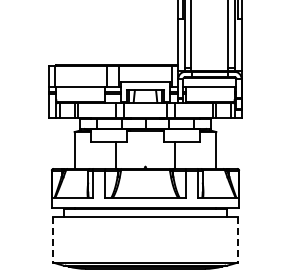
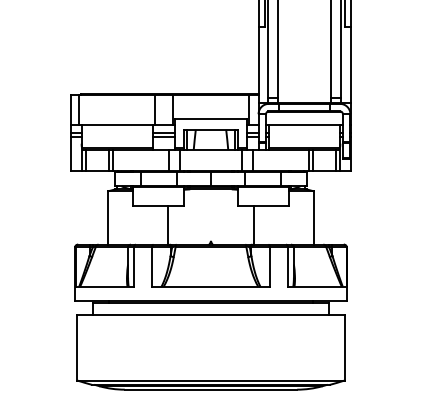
line: (53, 239) -> (77, 347), dashed -> solid
line: (237, 239) -> (344, 347), dashed -> solid

